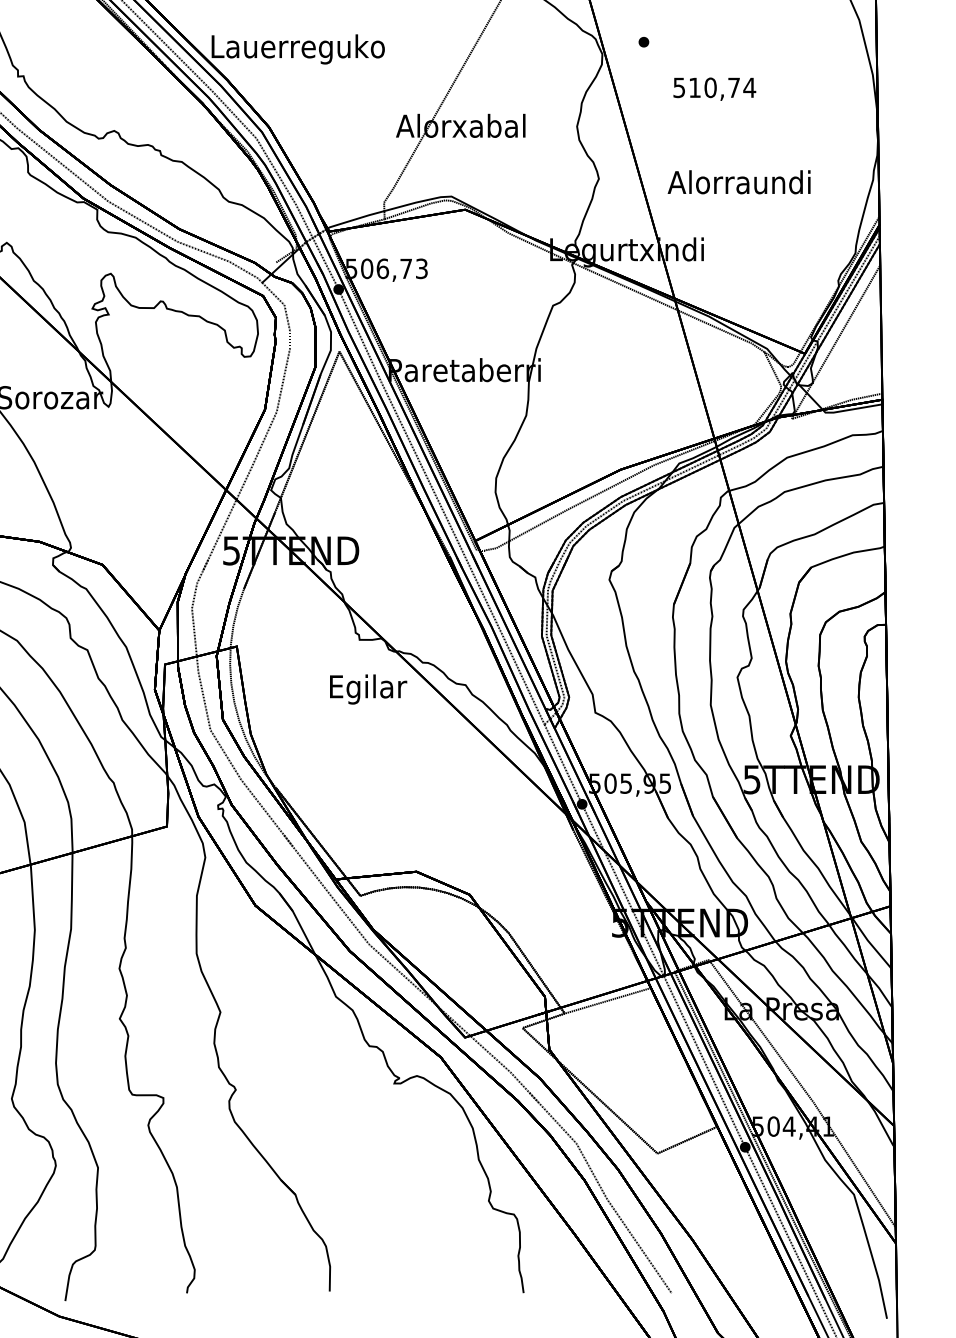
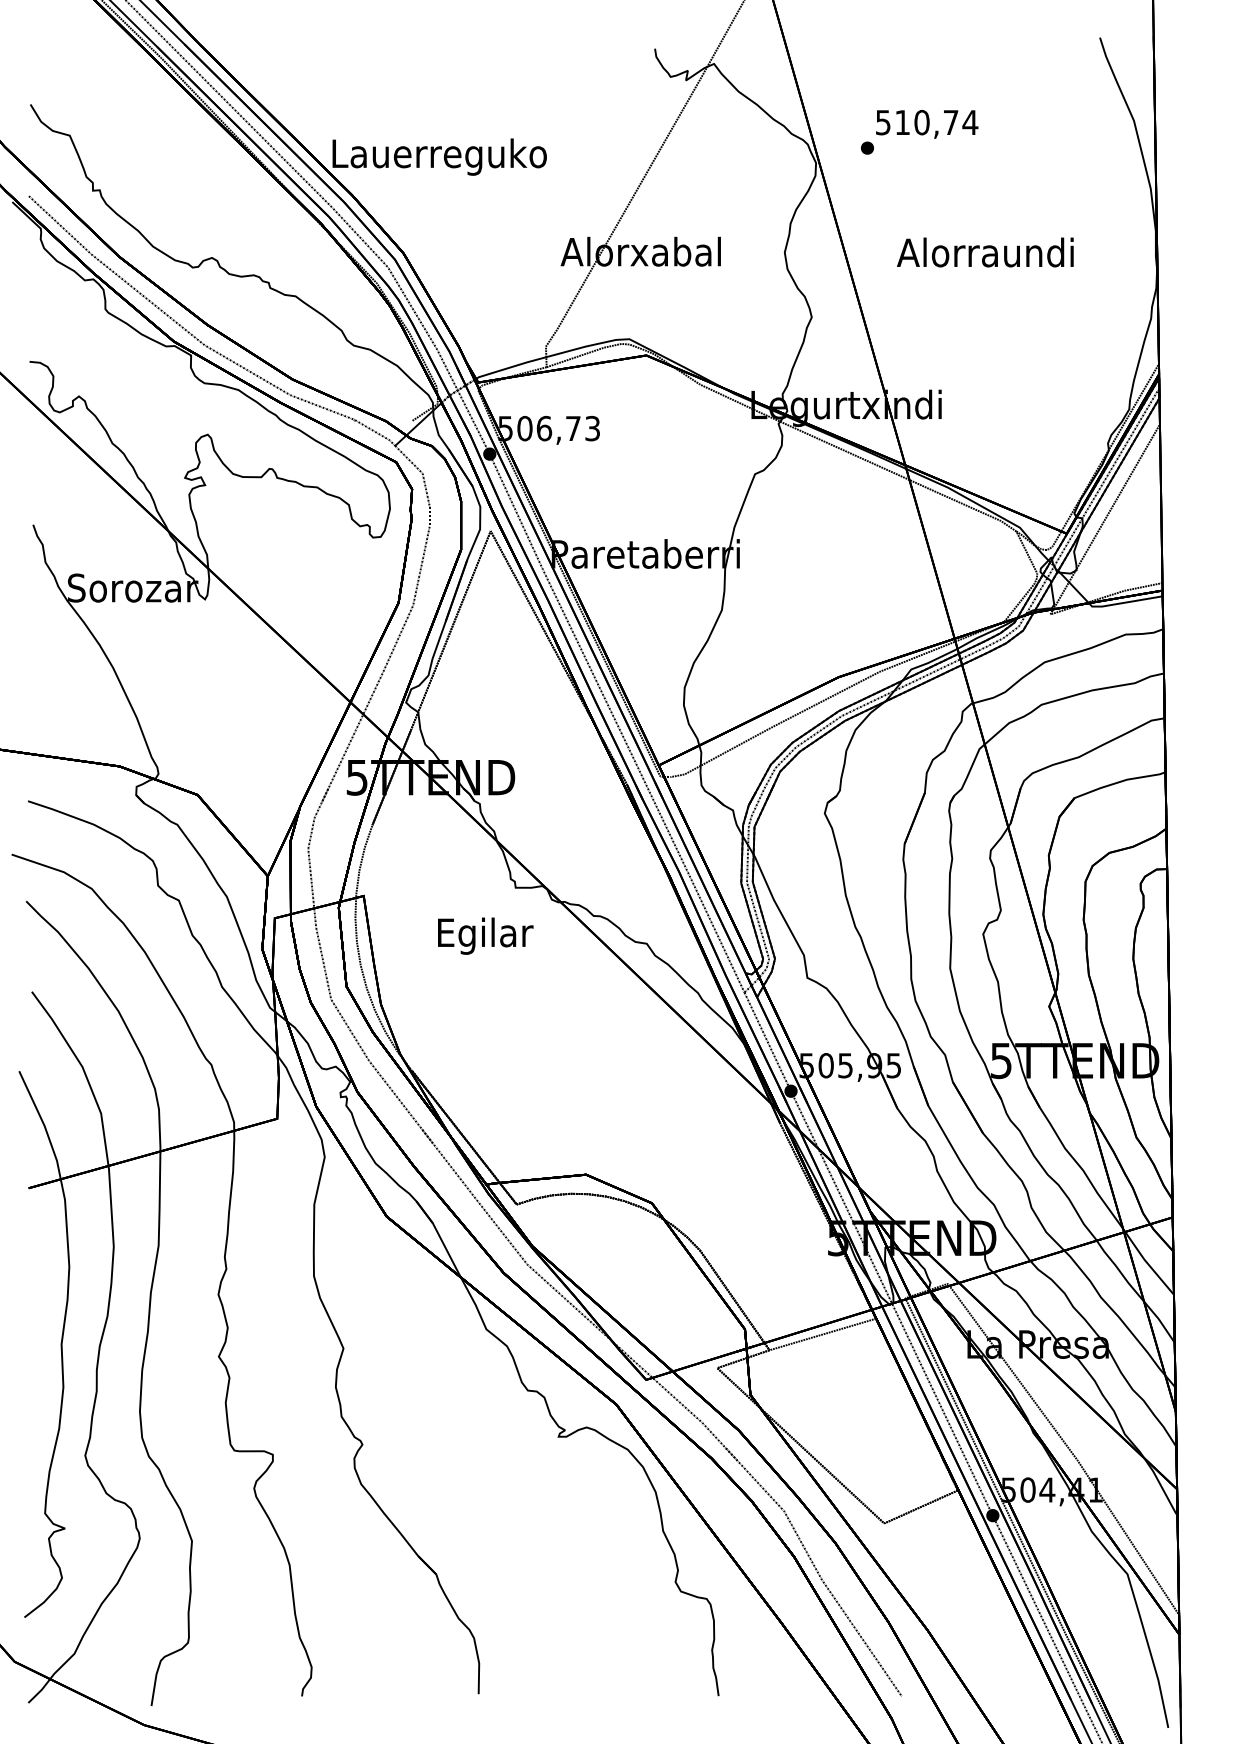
text: (715, 89) -> (927, 124), moved
text: (739, 182) -> (985, 252), moved
text: (368, 688) -> (485, 935), moved

